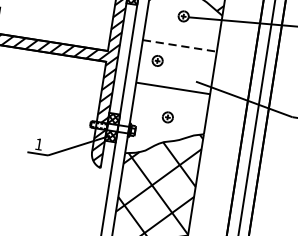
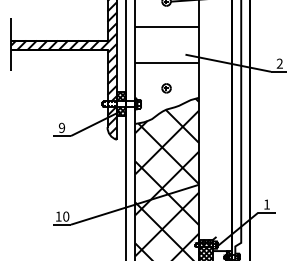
line: (180, 45) -> (167, 26), dashed -> solid
part: (157, 61) -> (150, 42), removed
text: (39, 143) -> (62, 127), 1 -> 9

